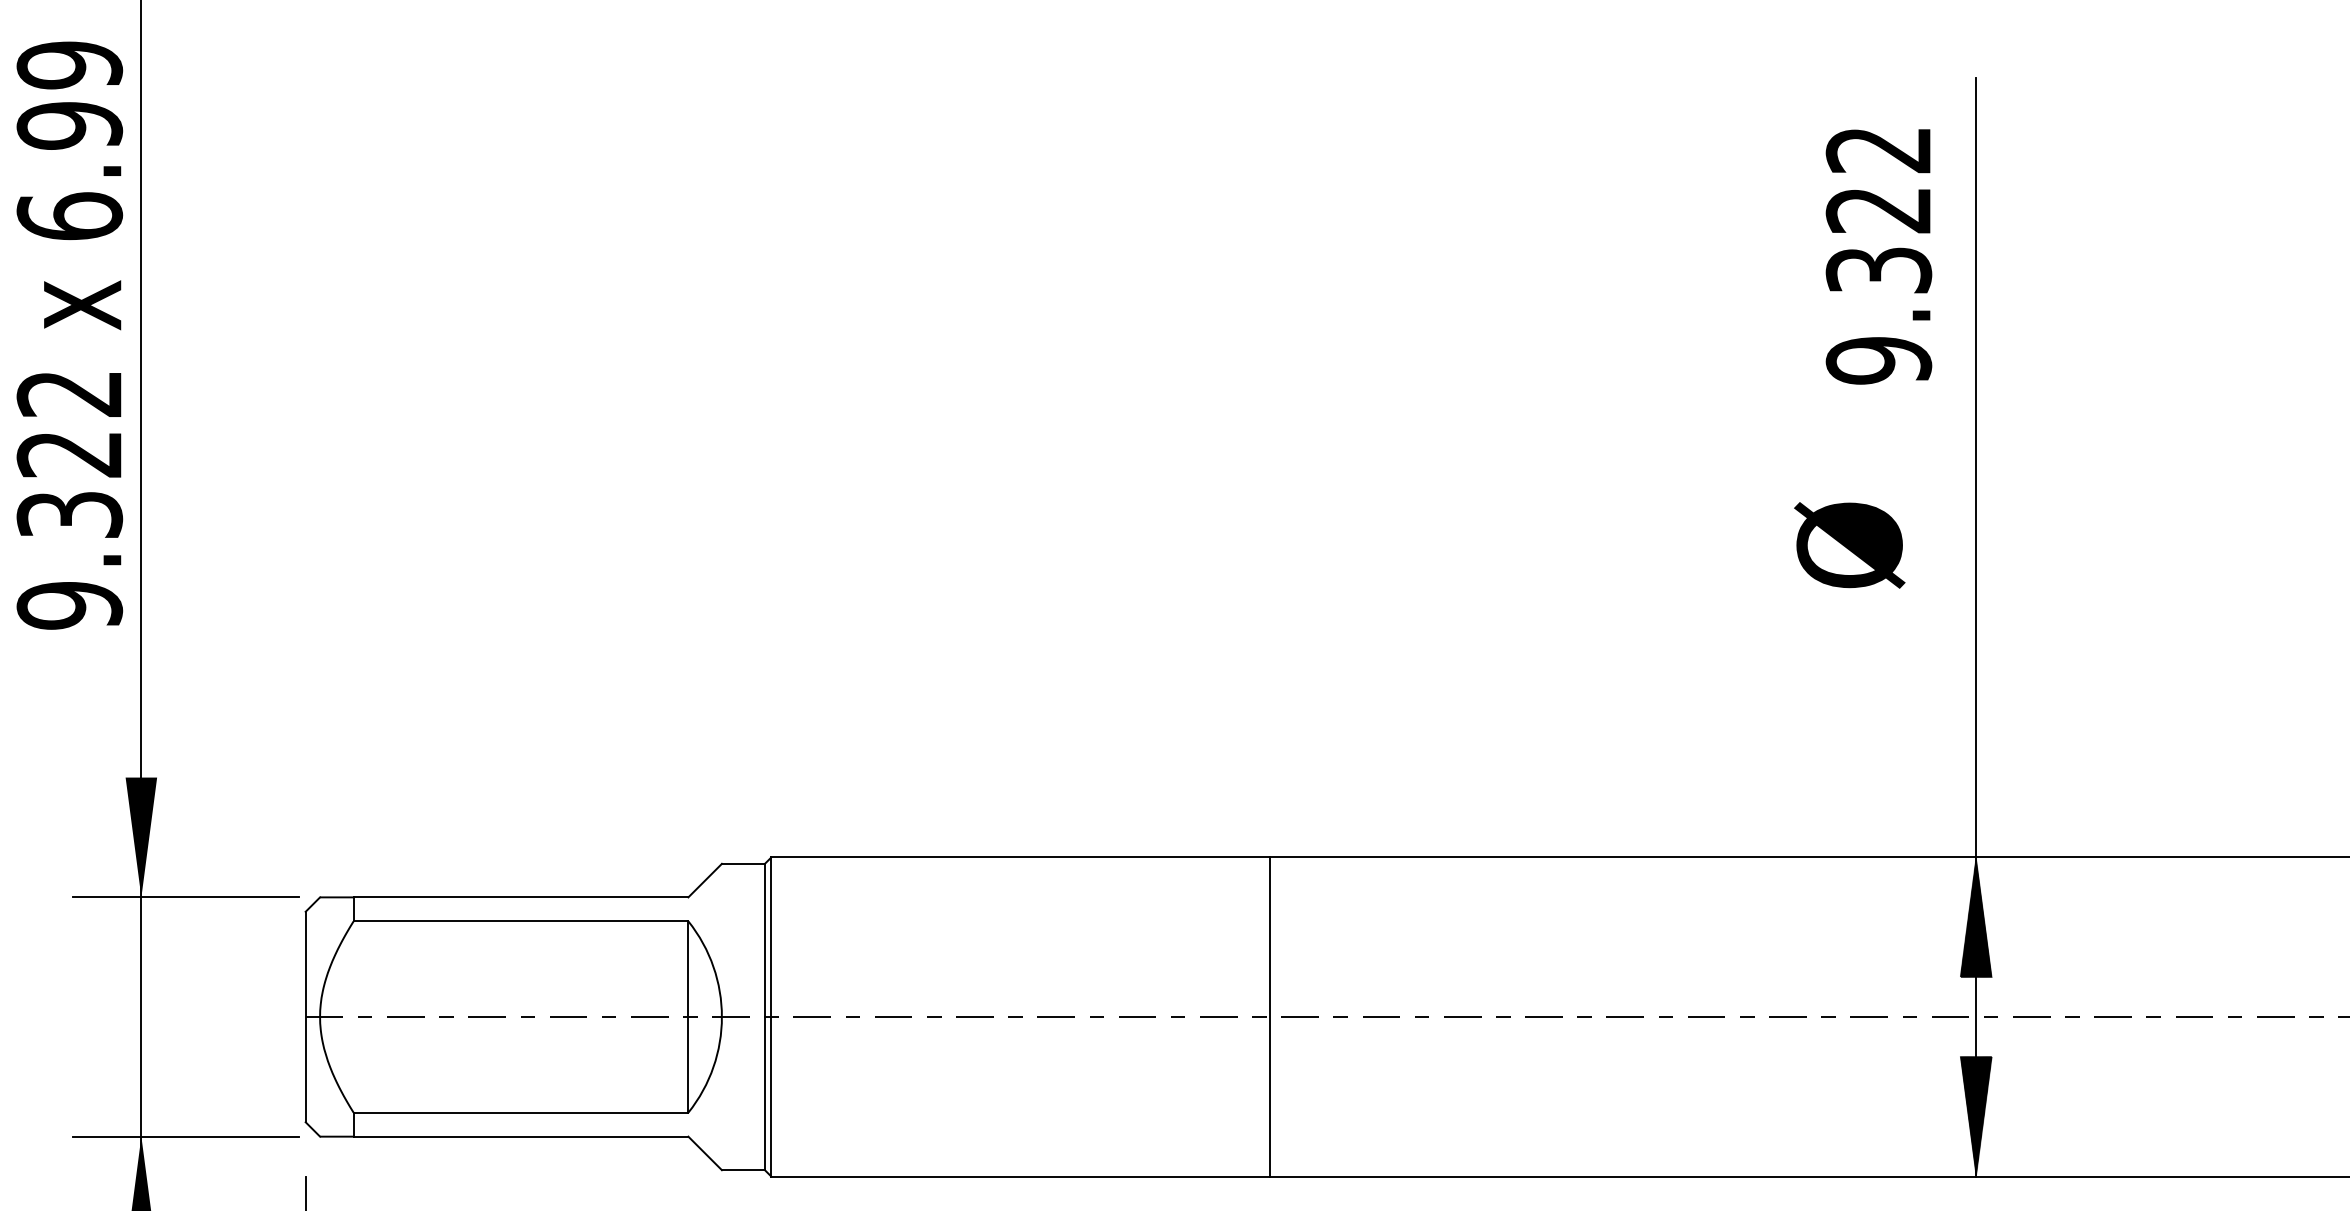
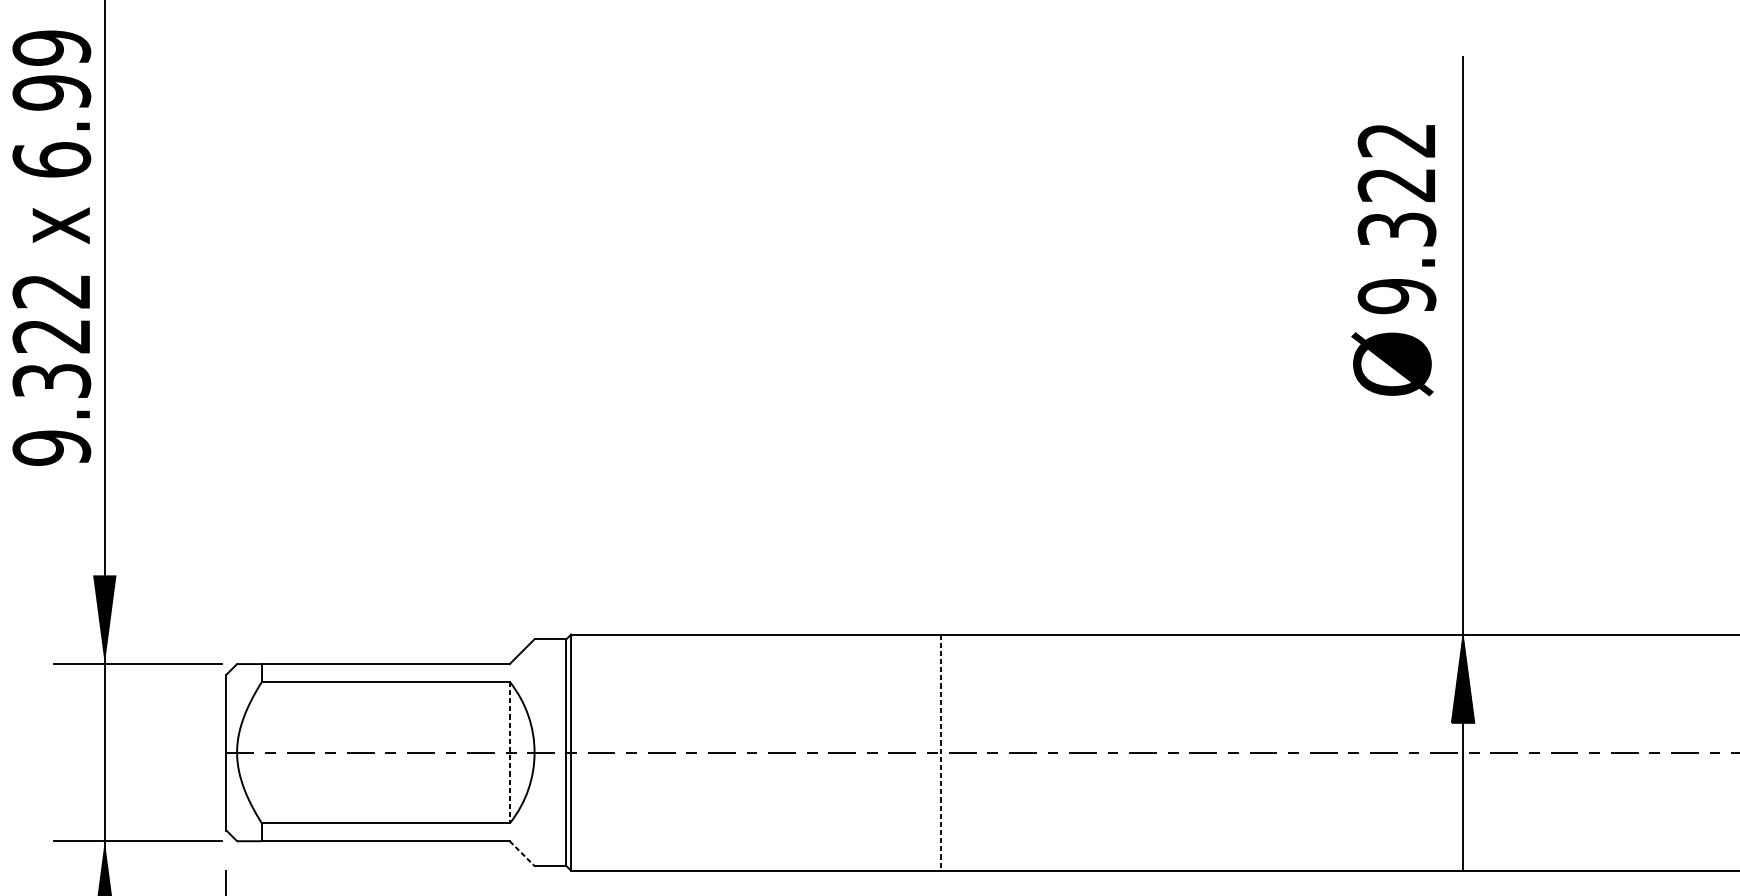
text: (1878, 256) -> (1396, 219), moved
text: (1849, 545) -> (1392, 364), moved
line: (688, 1017) -> (509, 753), solid -> dashed
line: (1270, 1017) -> (940, 753), solid -> dashed
hatch: (1975, 1116) -> (1462, 826), removed
line: (705, 1153) -> (522, 853), solid -> dashed

